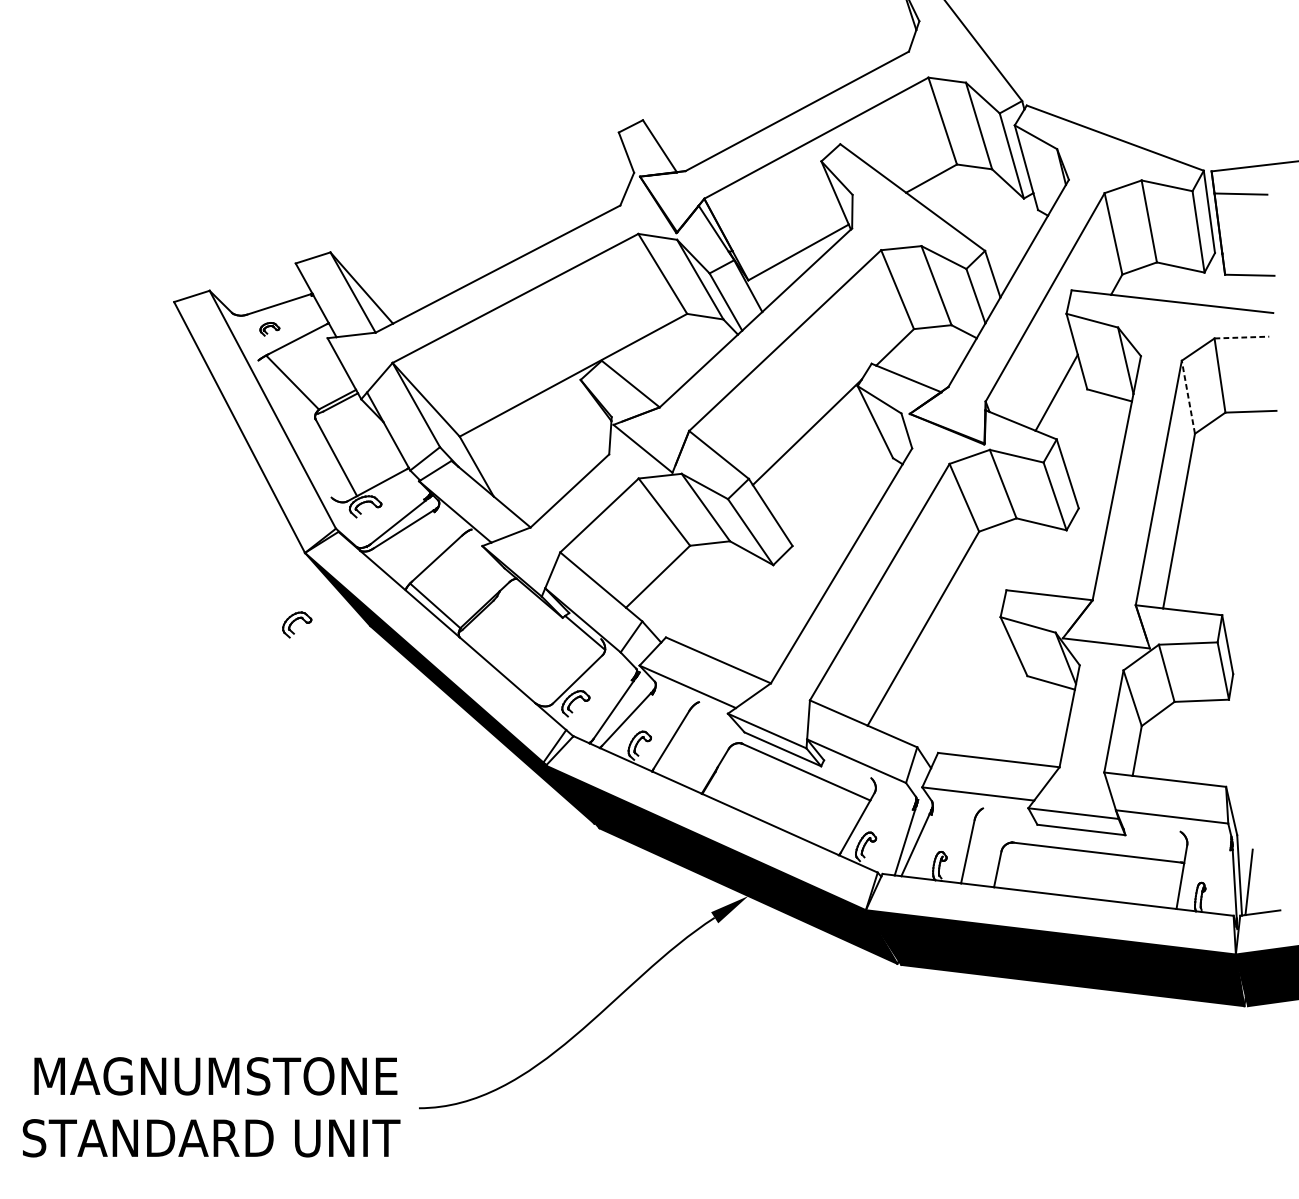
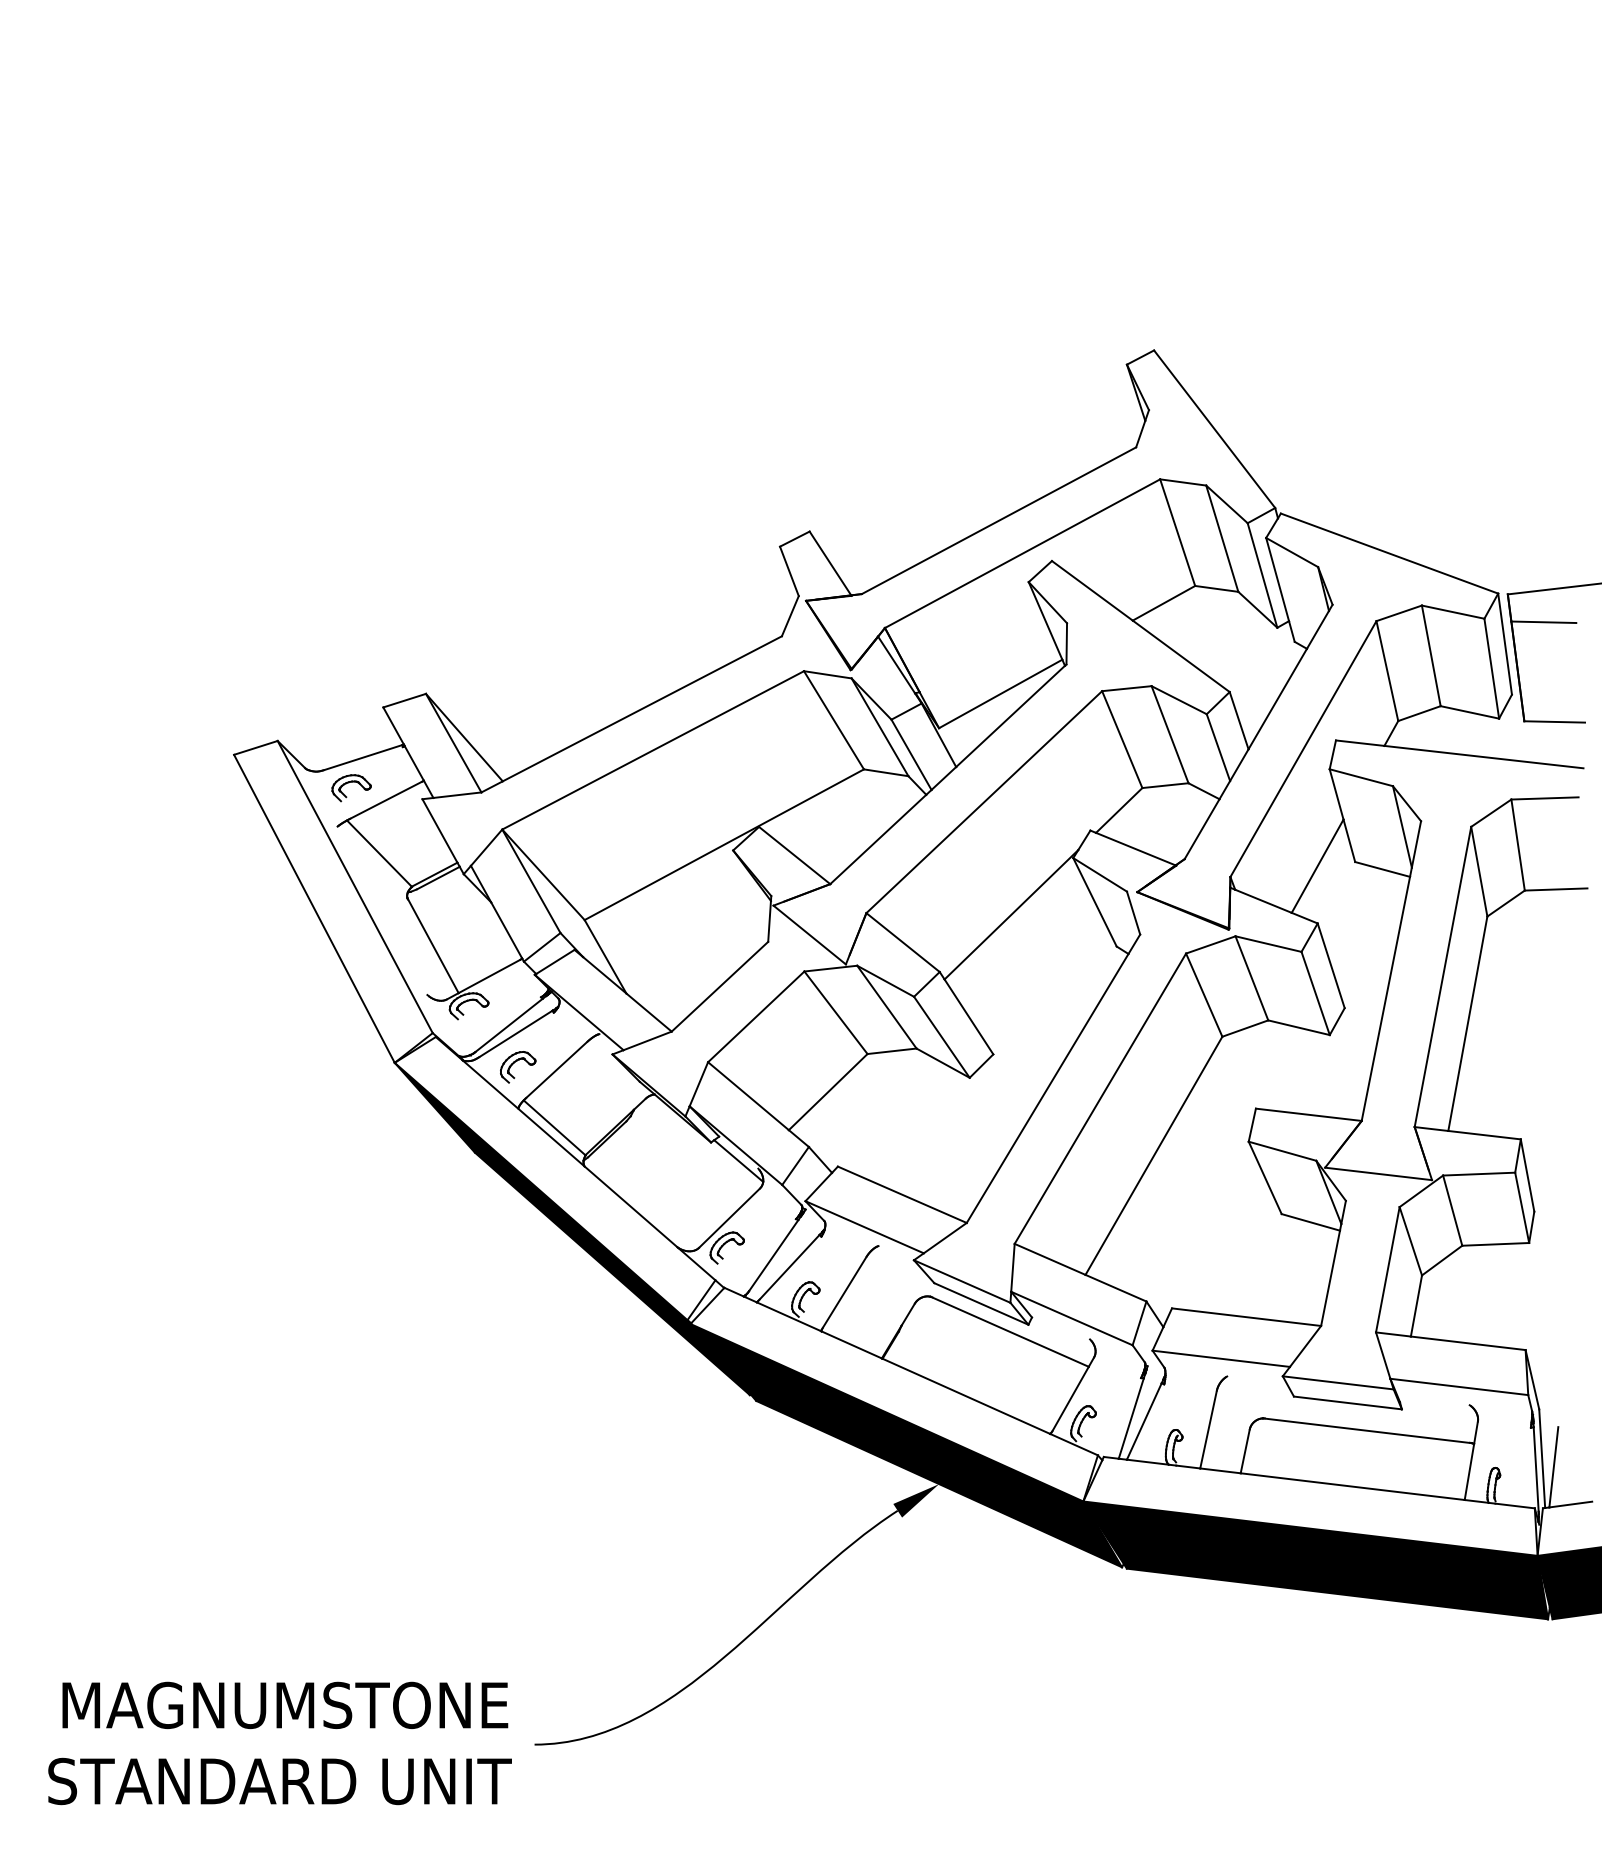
part: (269, 329) -> (351, 788), size x1.67
line: (1241, 337) -> (1544, 798), dashed -> solid
line: (1188, 397) -> (1479, 871), dashed -> solid
part: (297, 625) -> (518, 1067), moved

